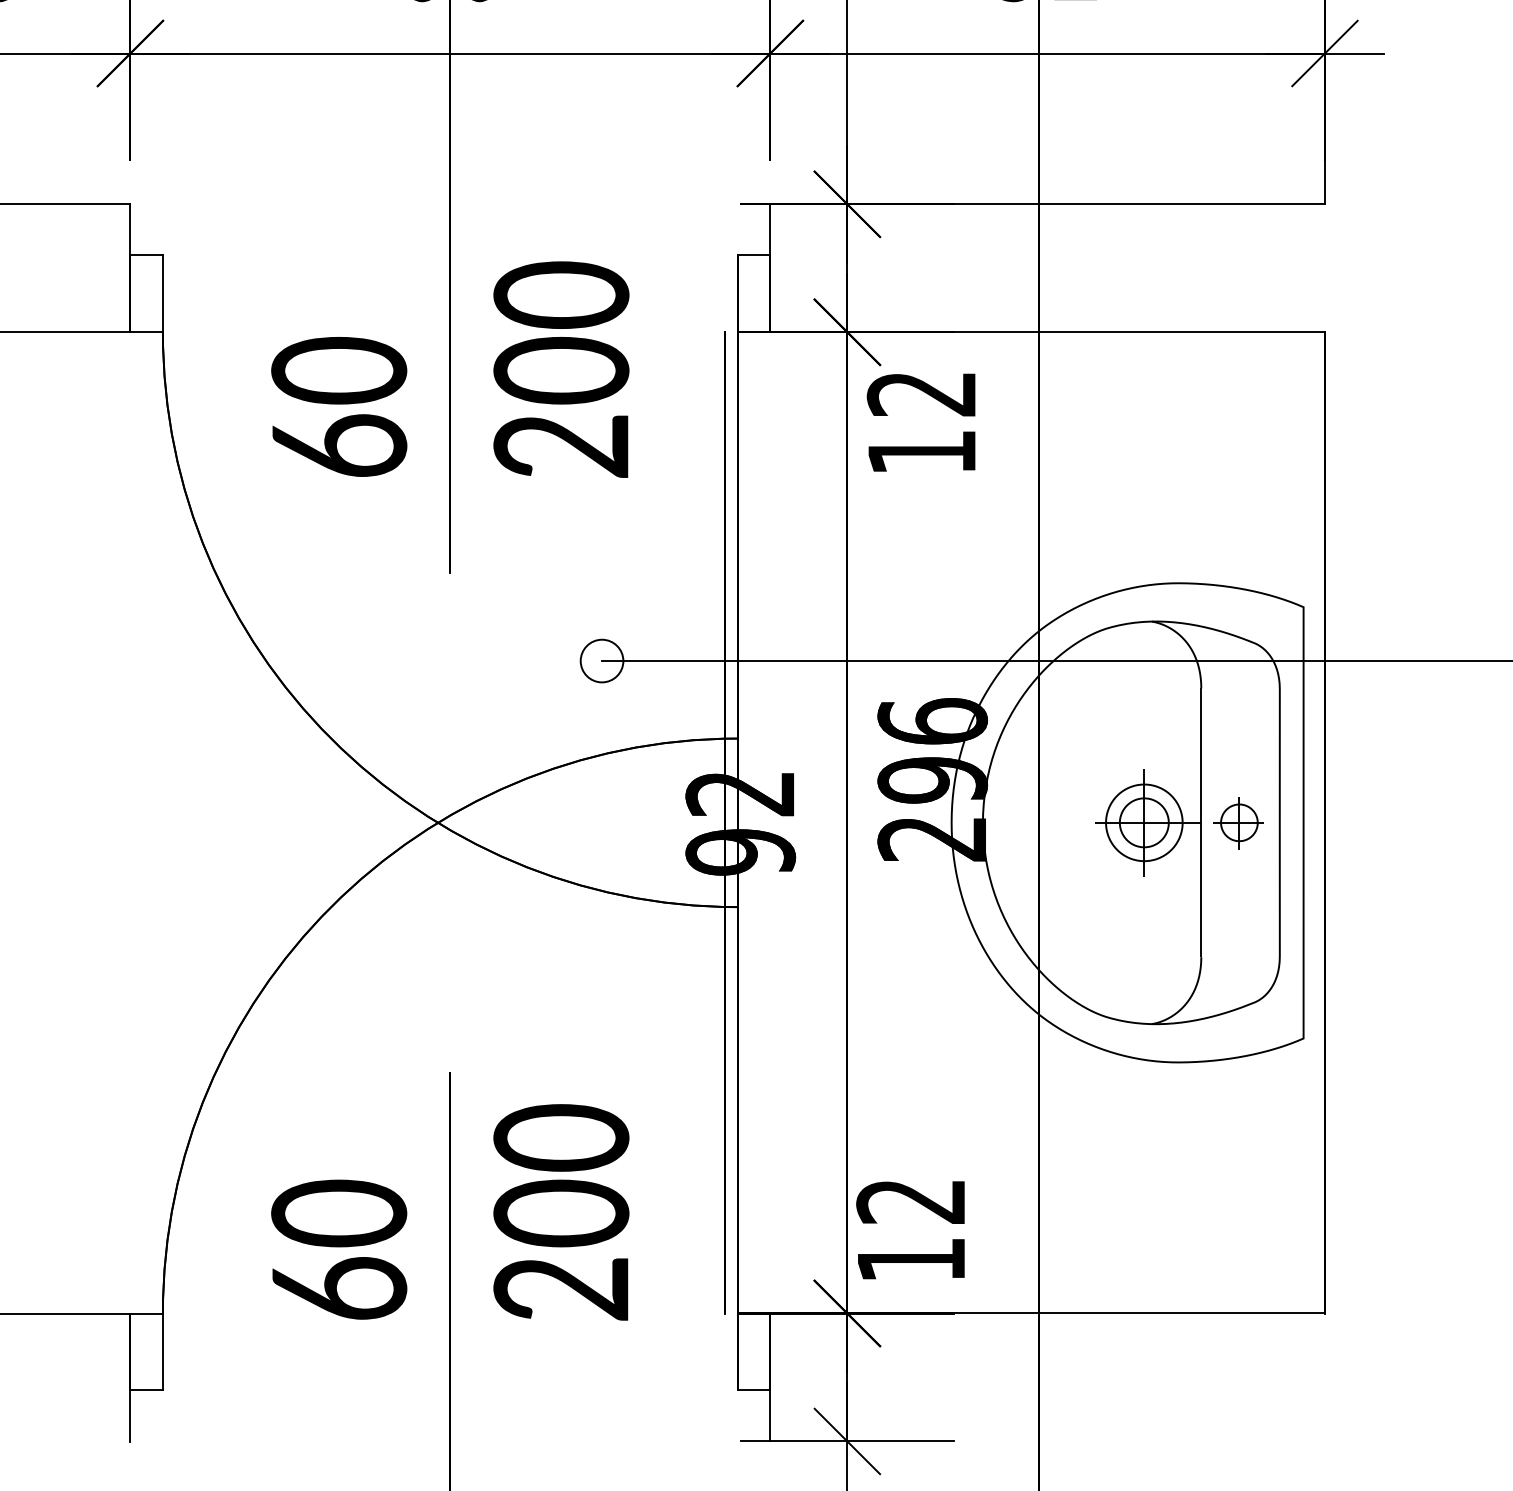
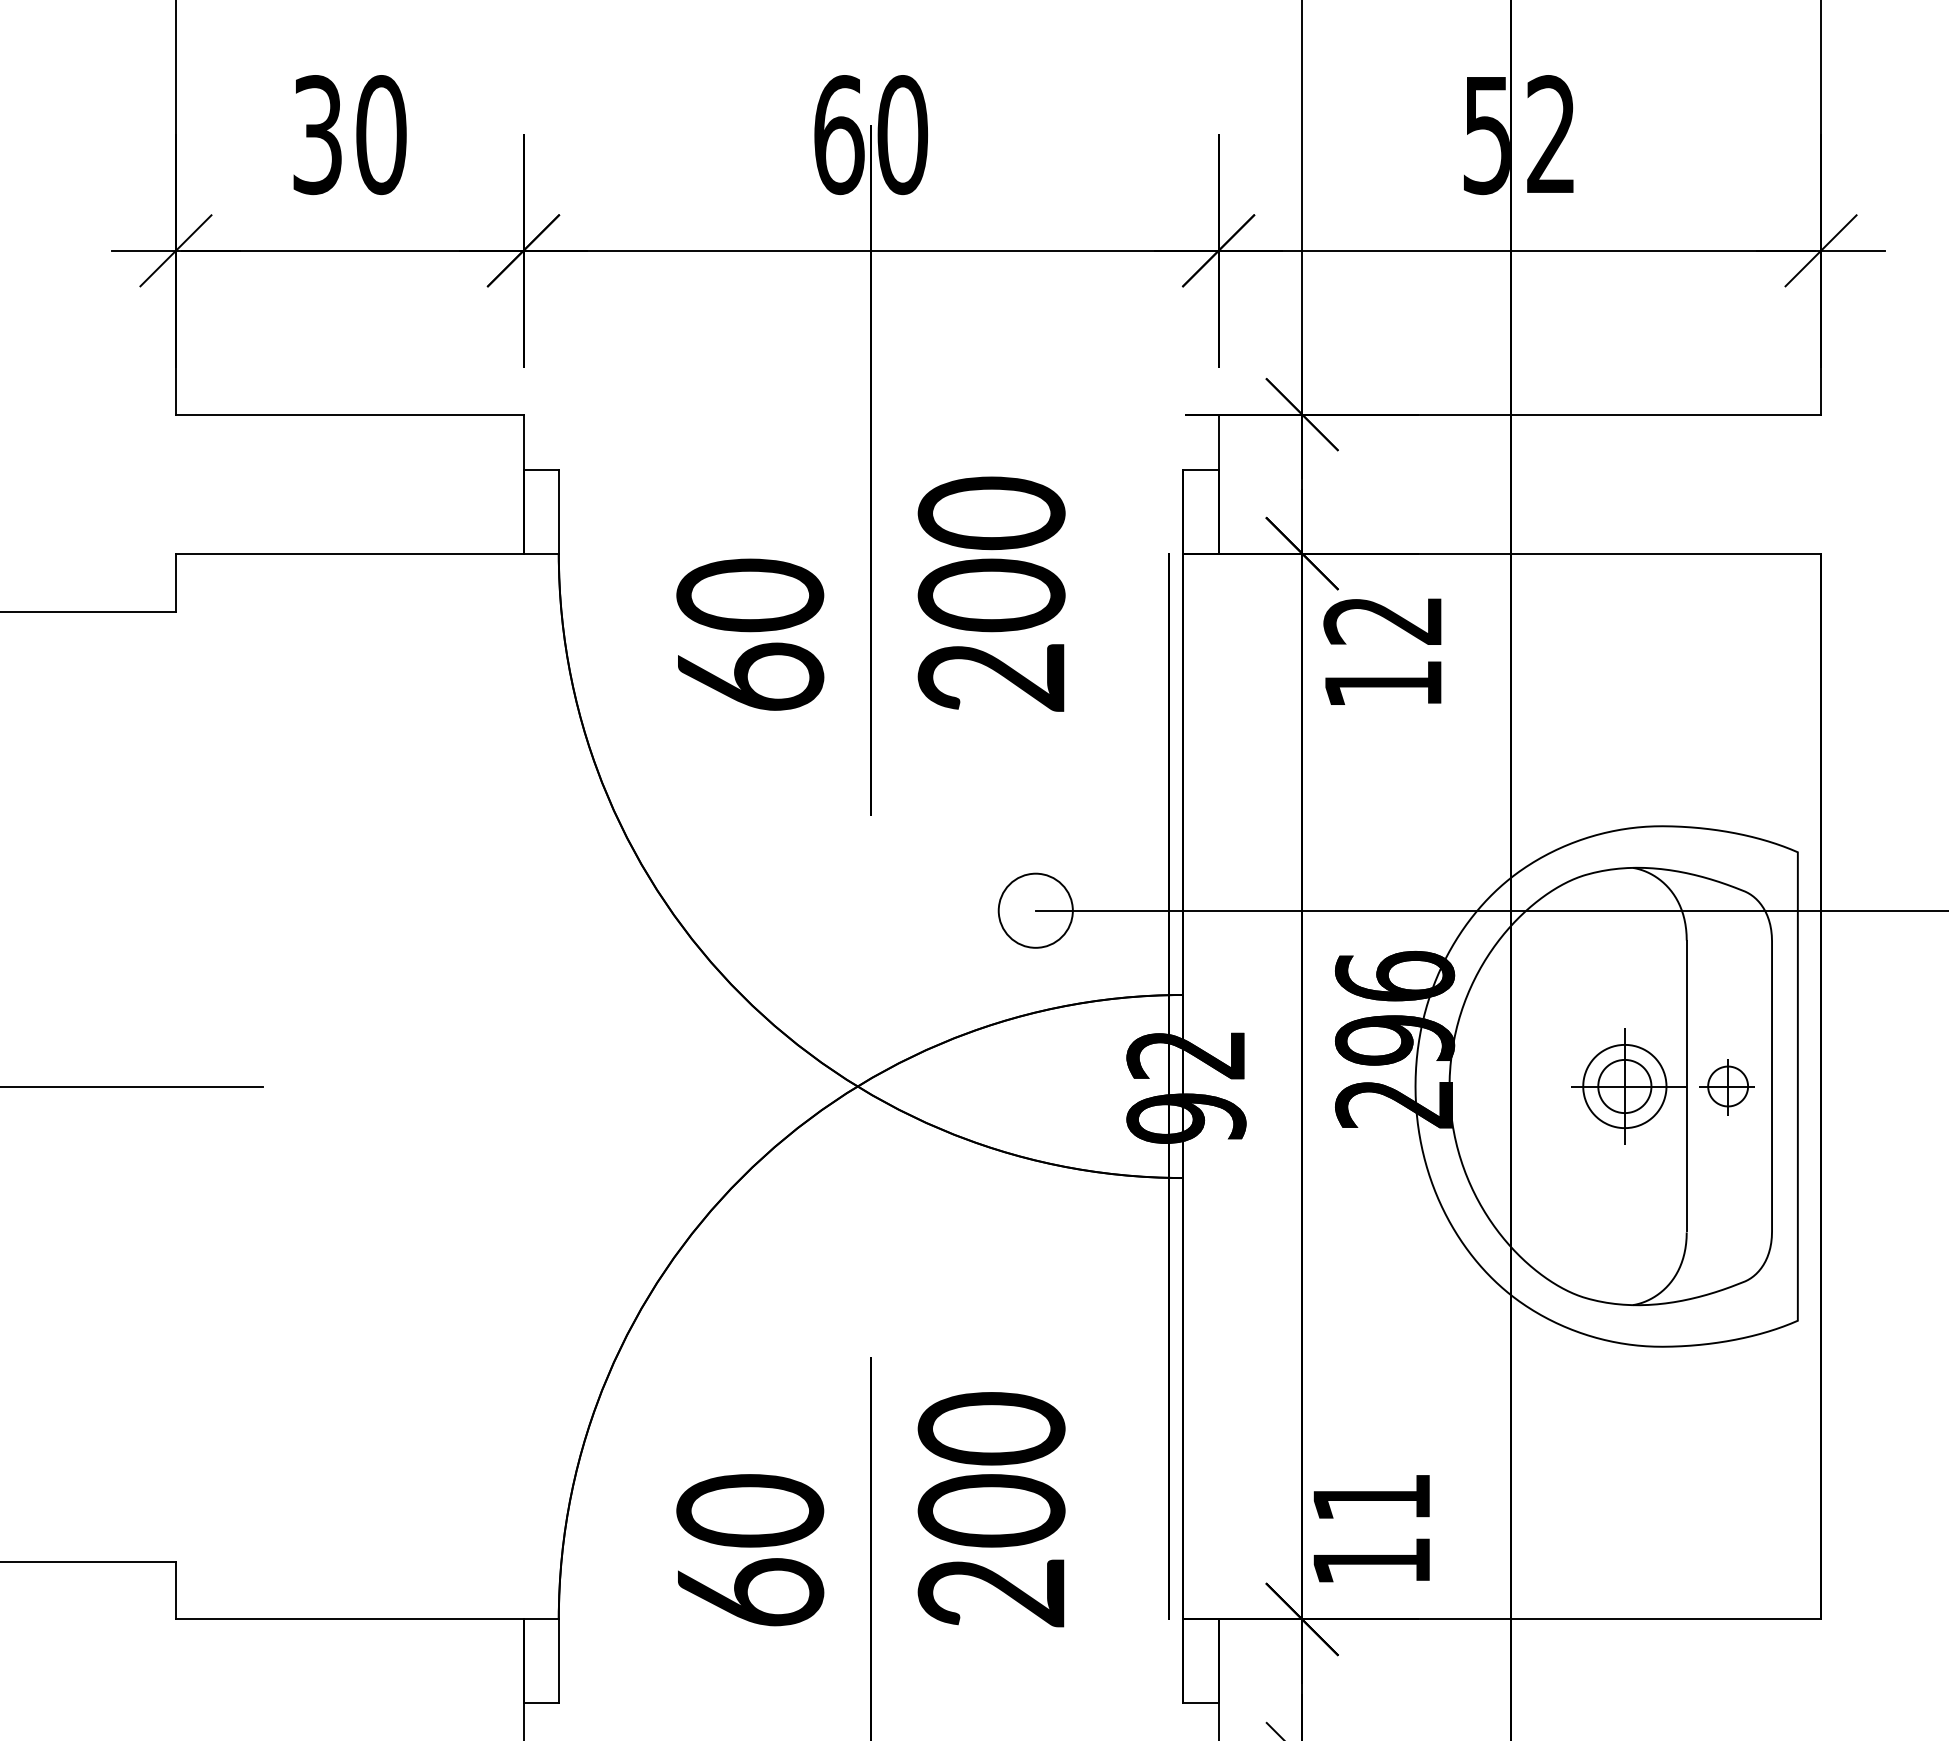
circle: (601, 660) -> (1035, 910), size x1.6
text: (910, 1202) -> (1370, 1498), 12 -> 11

